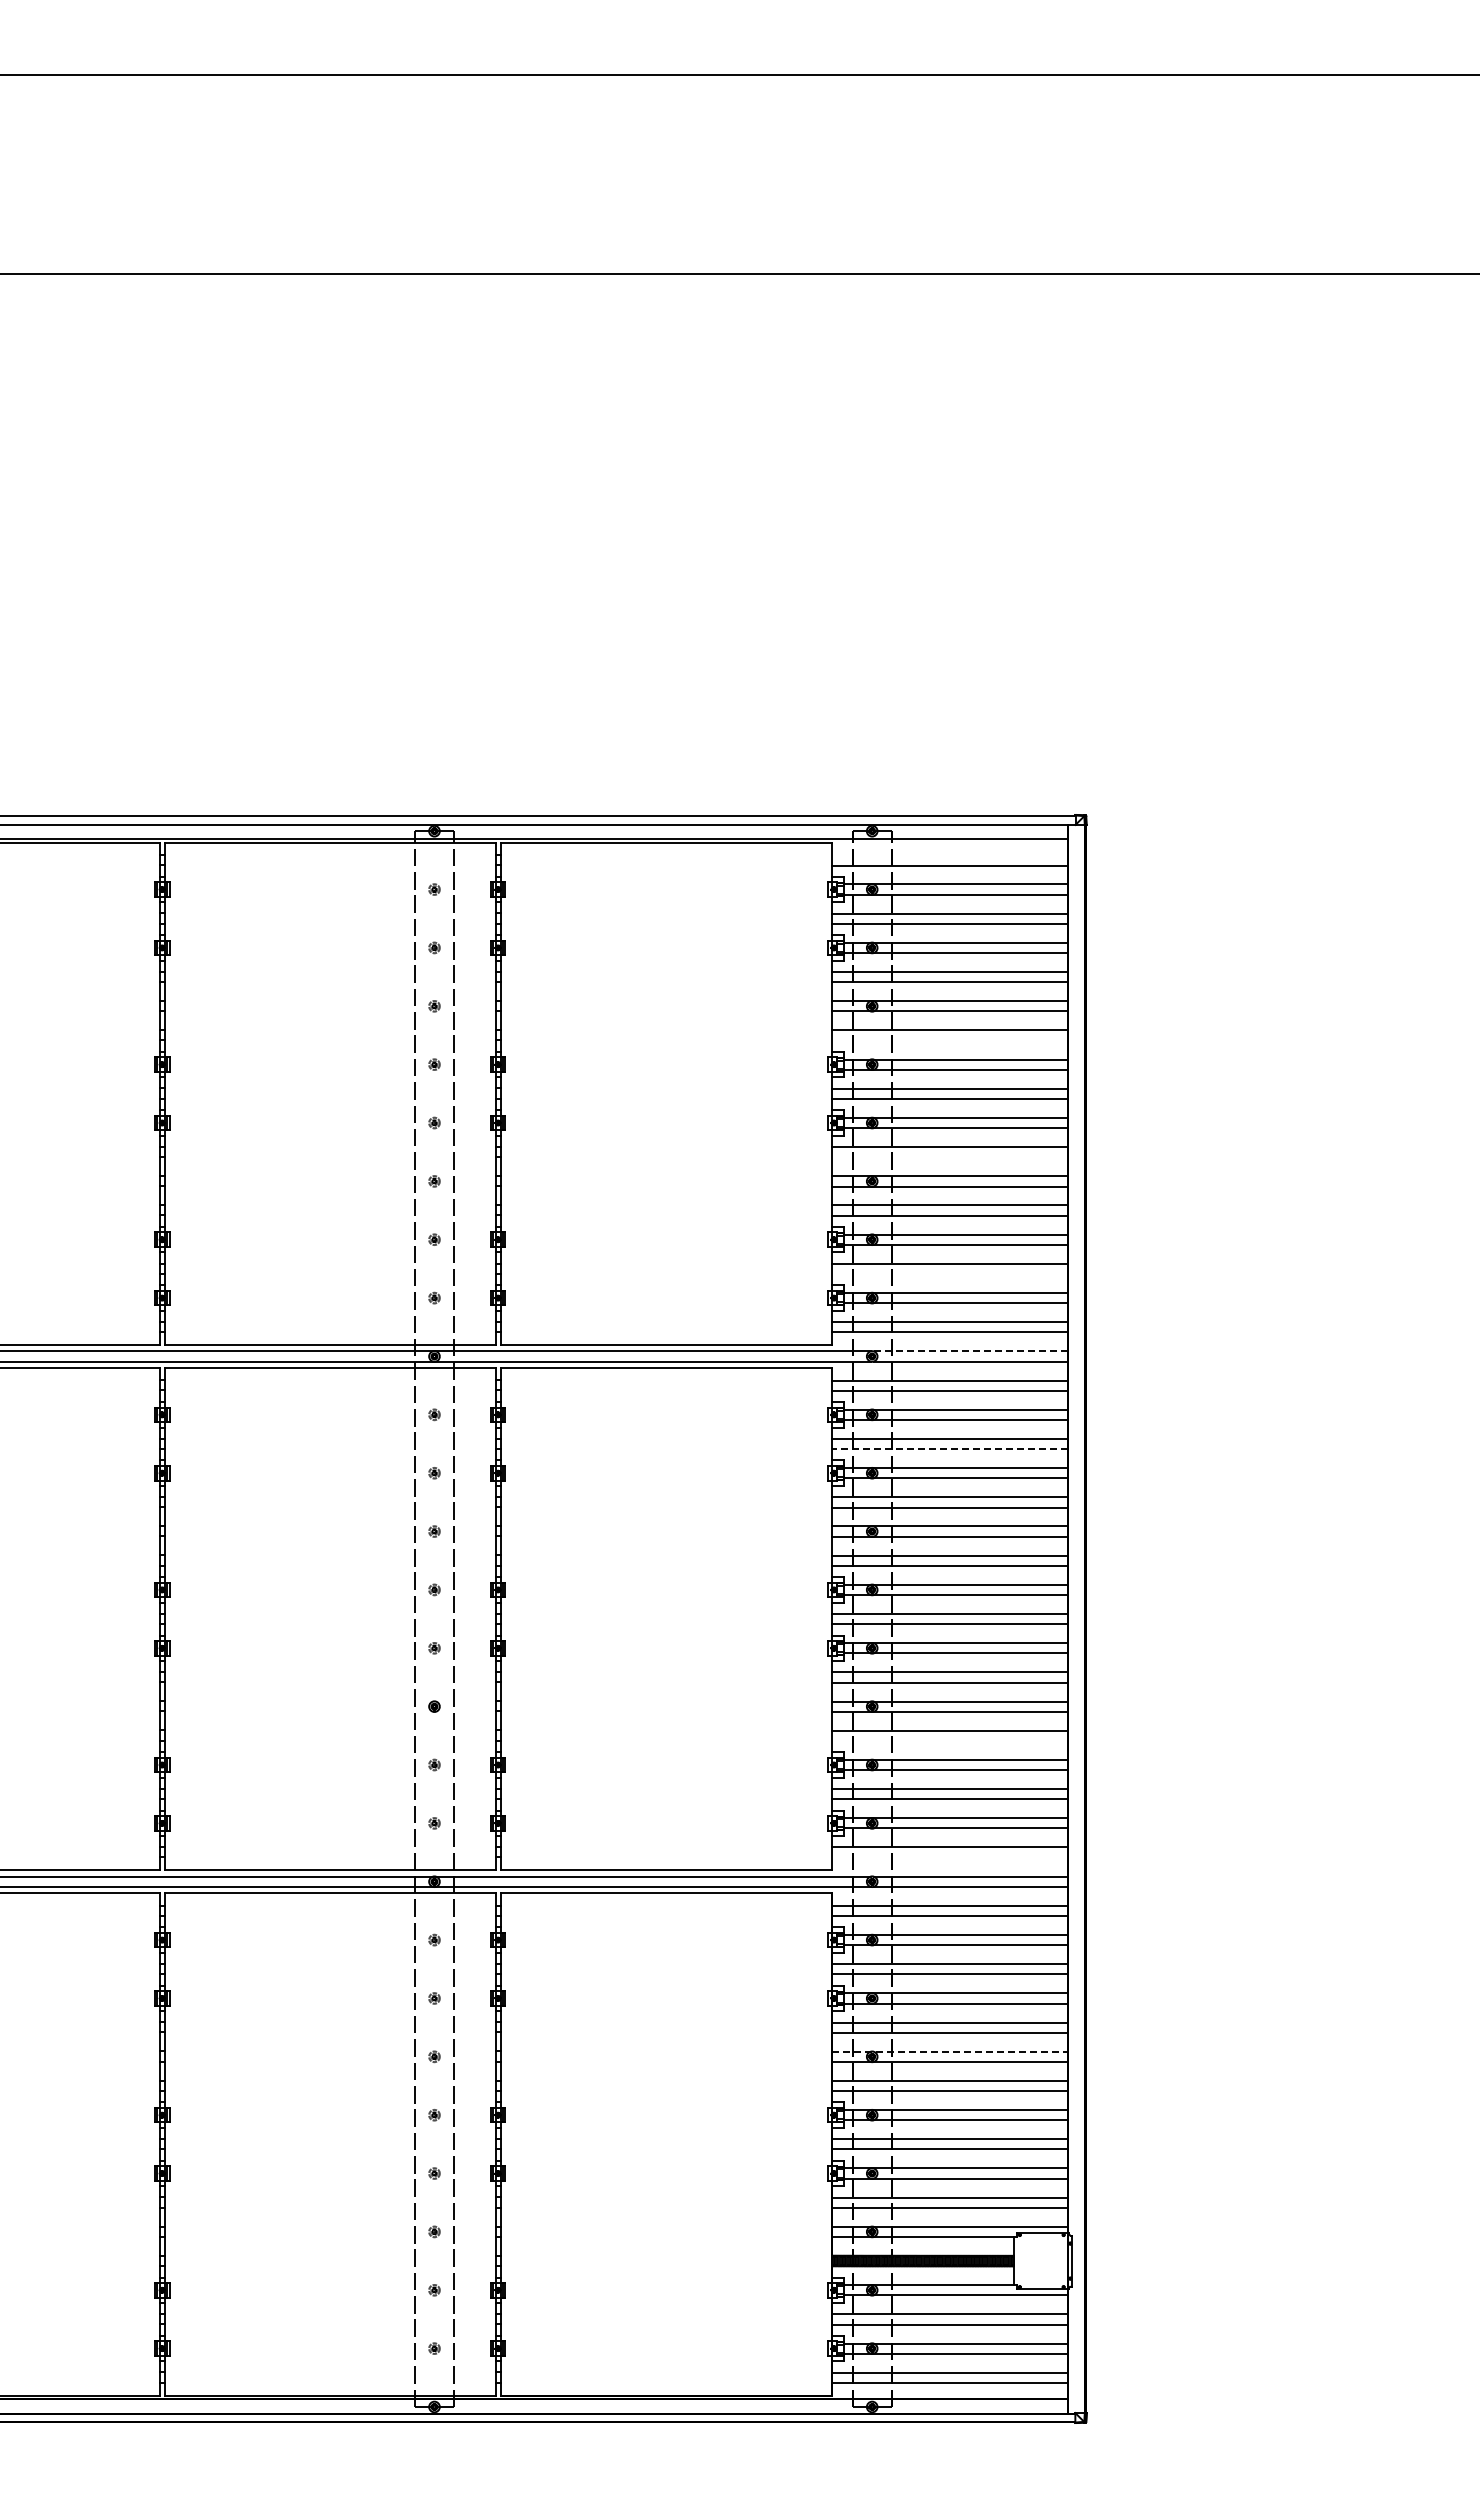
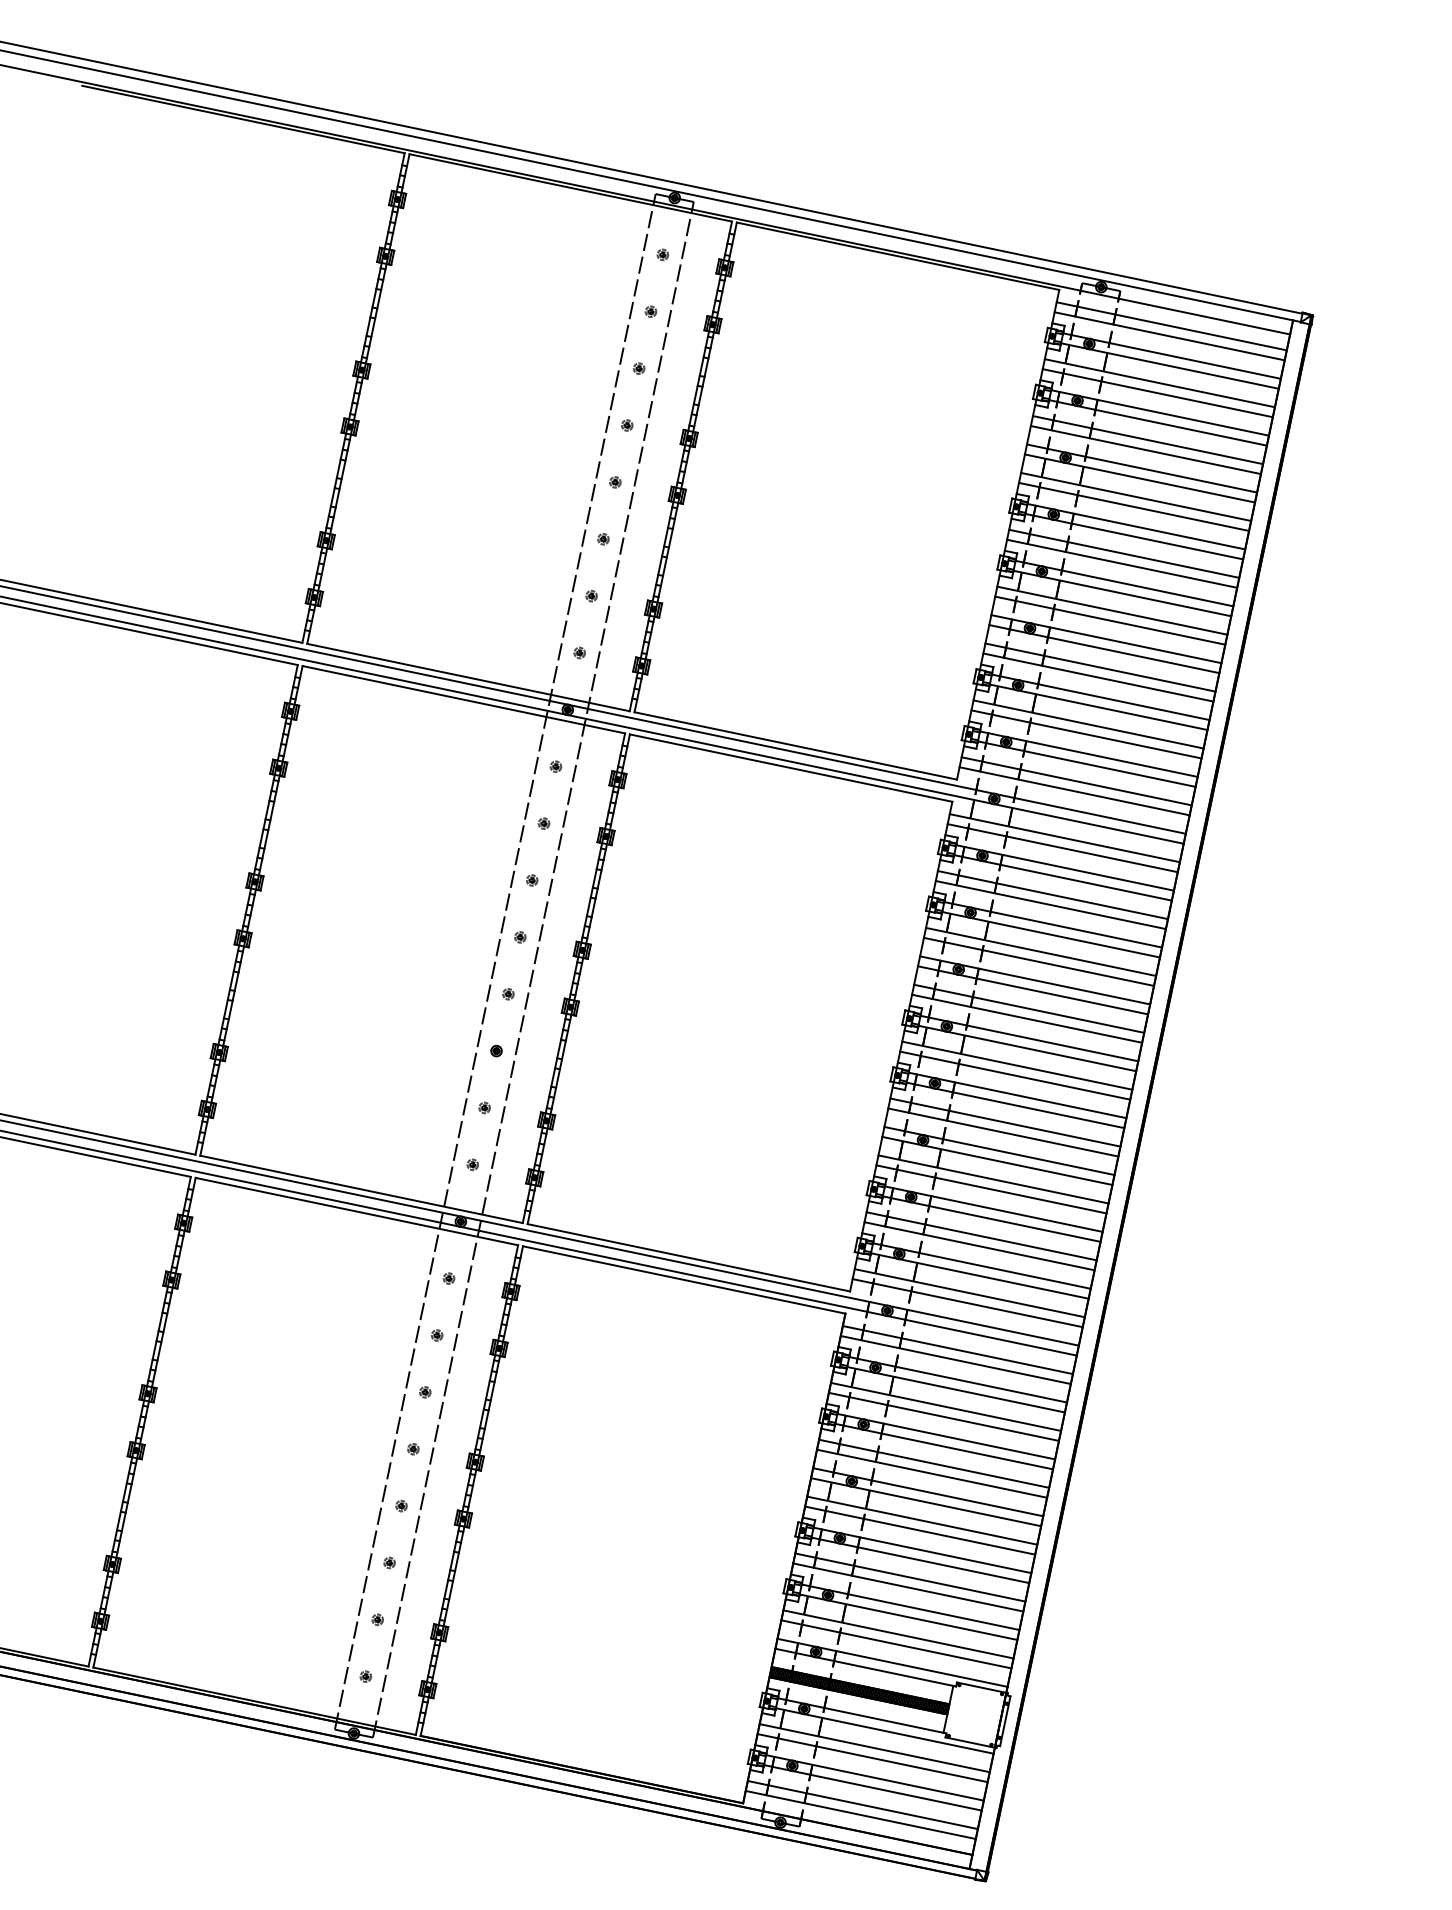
line: (949, 855) -> (1171, 326), added
line: (949, 1040) -> (1134, 506), added
line: (949, 1157) -> (1110, 620), added
line: (949, 1274) -> (1086, 734), added
line: (970, 1351) -> (1091, 814), dashed -> solid
line: (949, 1449) -> (1050, 905), dashed -> solid
line: (949, 1740) -> (991, 1188), added
line: (949, 1857) -> (967, 1302), added
line: (950, 2051) -> (929, 1492), dashed -> solid

